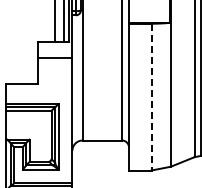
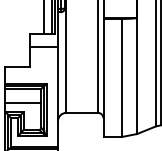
line: (151, 97) -> (121, 78), dashed -> solid
line: (28, 128) -> (22, 103), added

